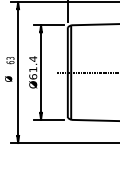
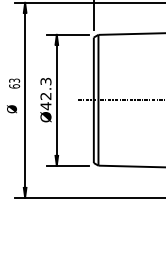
text: (32, 67) -> (45, 93), Ø61.4 -> Ø42.3

